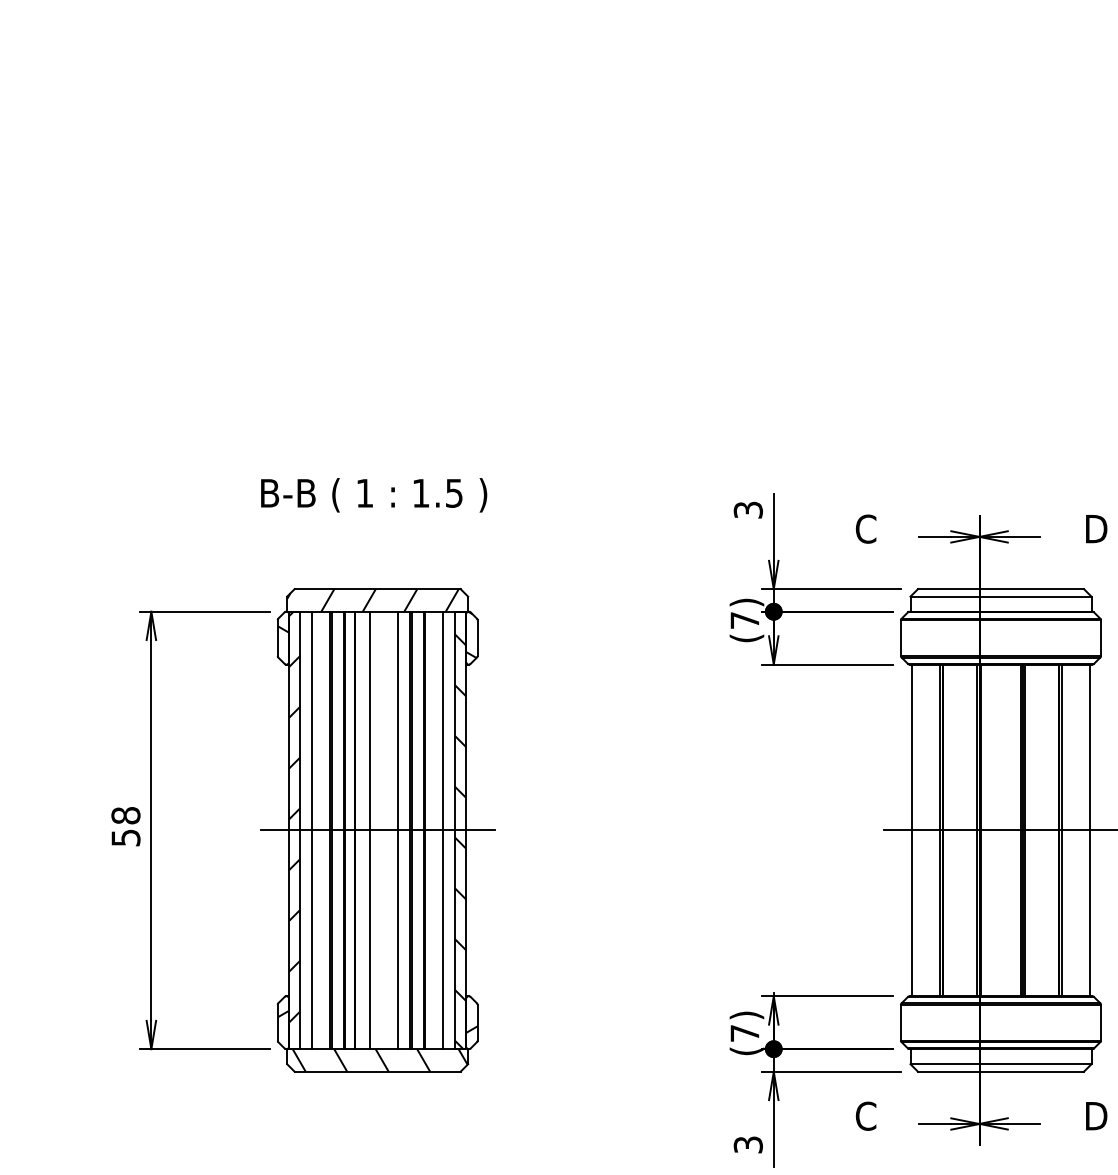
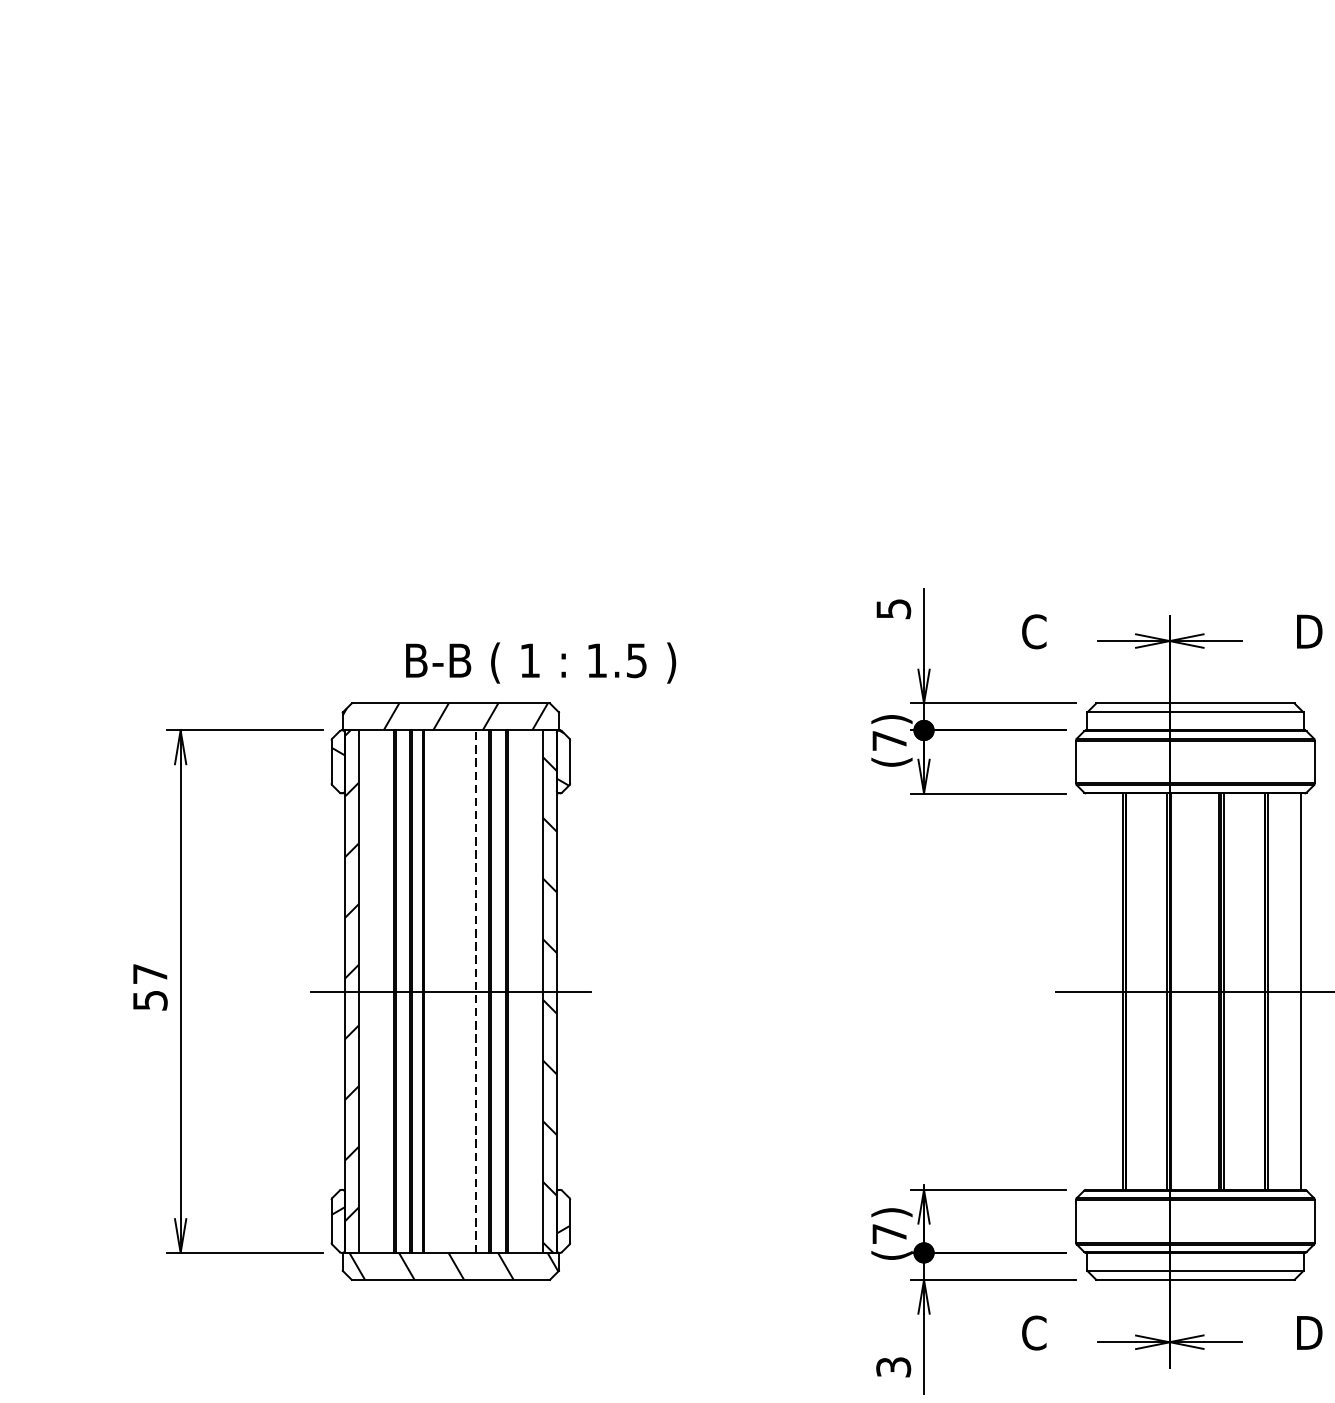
text: (374, 495) -> (541, 663), moved
text: (747, 509) -> (892, 608), 3 -> 5
text: (125, 815) -> (149, 973), 58 -> 57
line: (312, 830) -> (373, 991), removed
line: (370, 830) -> (442, 991), removed
line: (398, 830) -> (475, 991), solid -> dashed
line: (442, 830) -> (528, 991), removed
line: (912, 830) -> (1089, 991), removed

